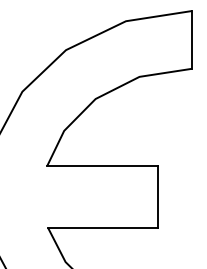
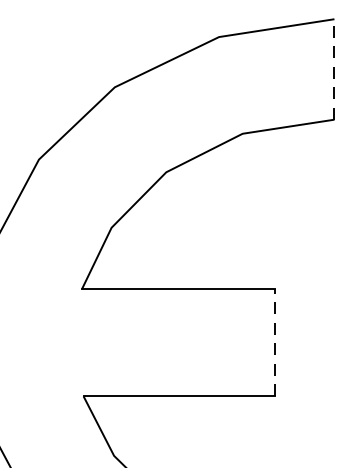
line: (192, 39) -> (334, 68), solid -> dashed
line: (158, 196) -> (275, 341), solid -> dashed

